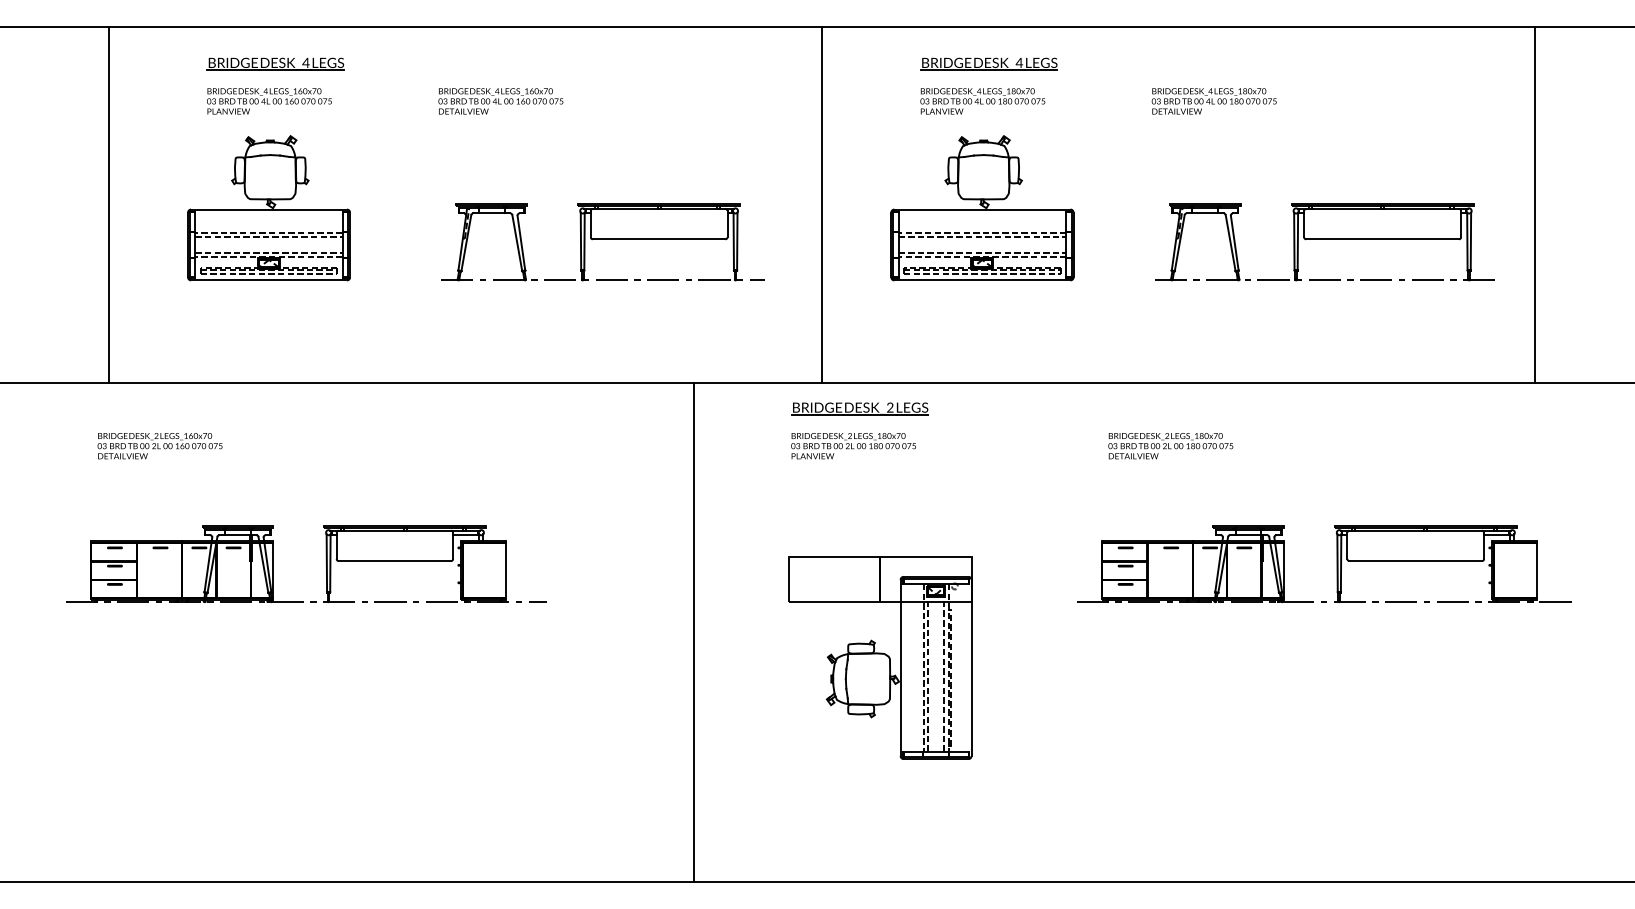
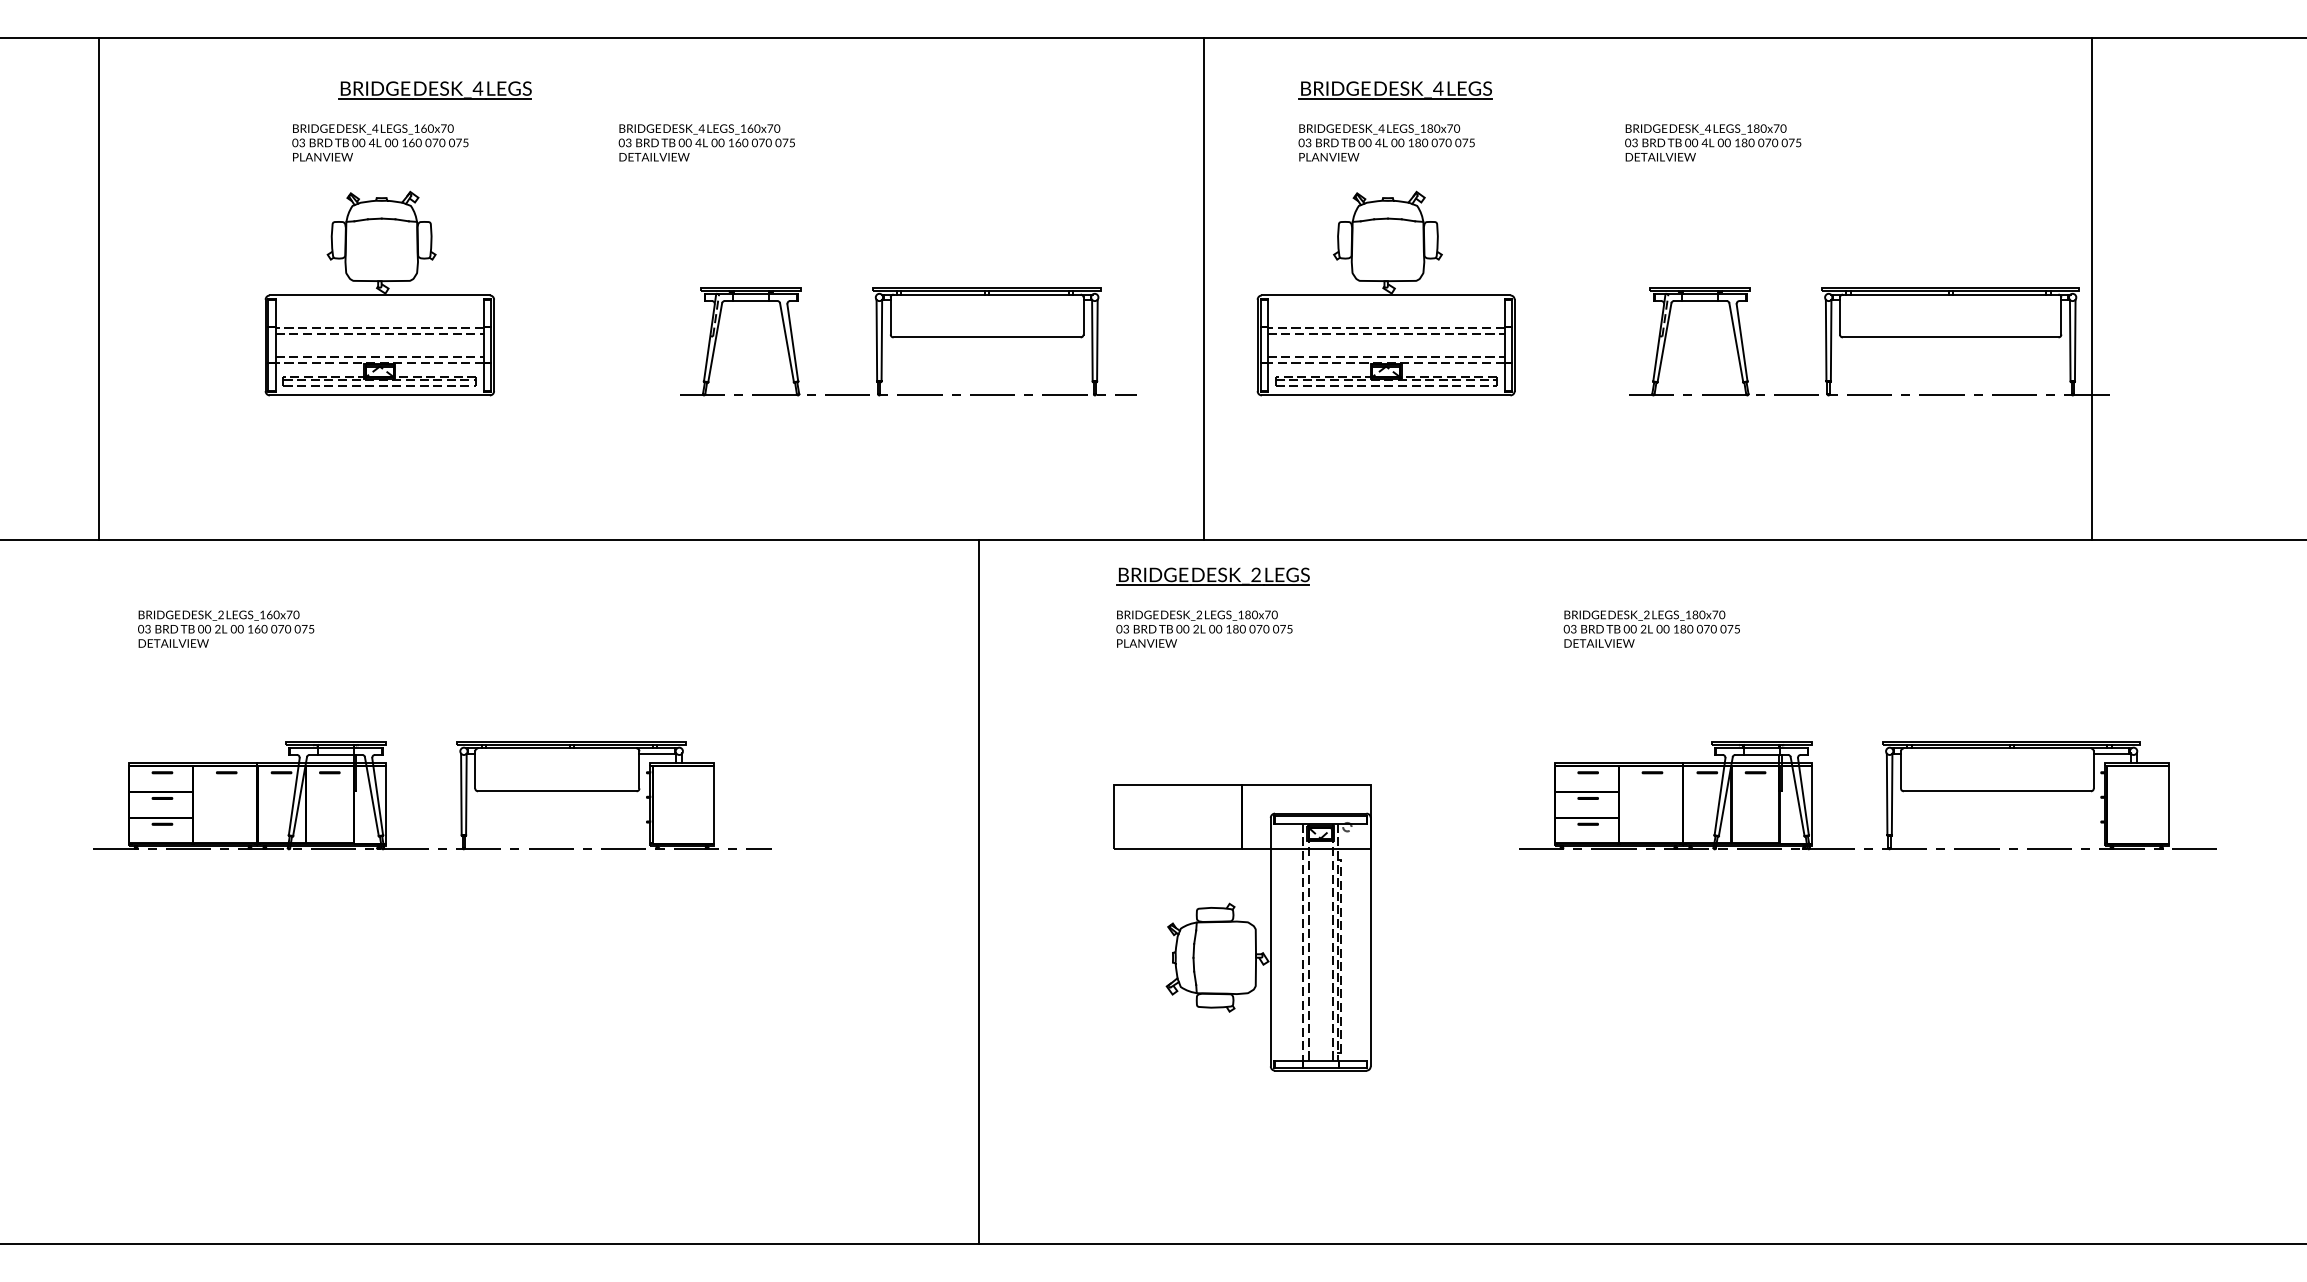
part: (275, 64) -> (434, 90), moved
line: (108, 204) -> (98, 288), moved
line: (821, 204) -> (1203, 288), moved
line: (1535, 204) -> (2092, 288), moved
part: (603, 242) -> (908, 341), moved

